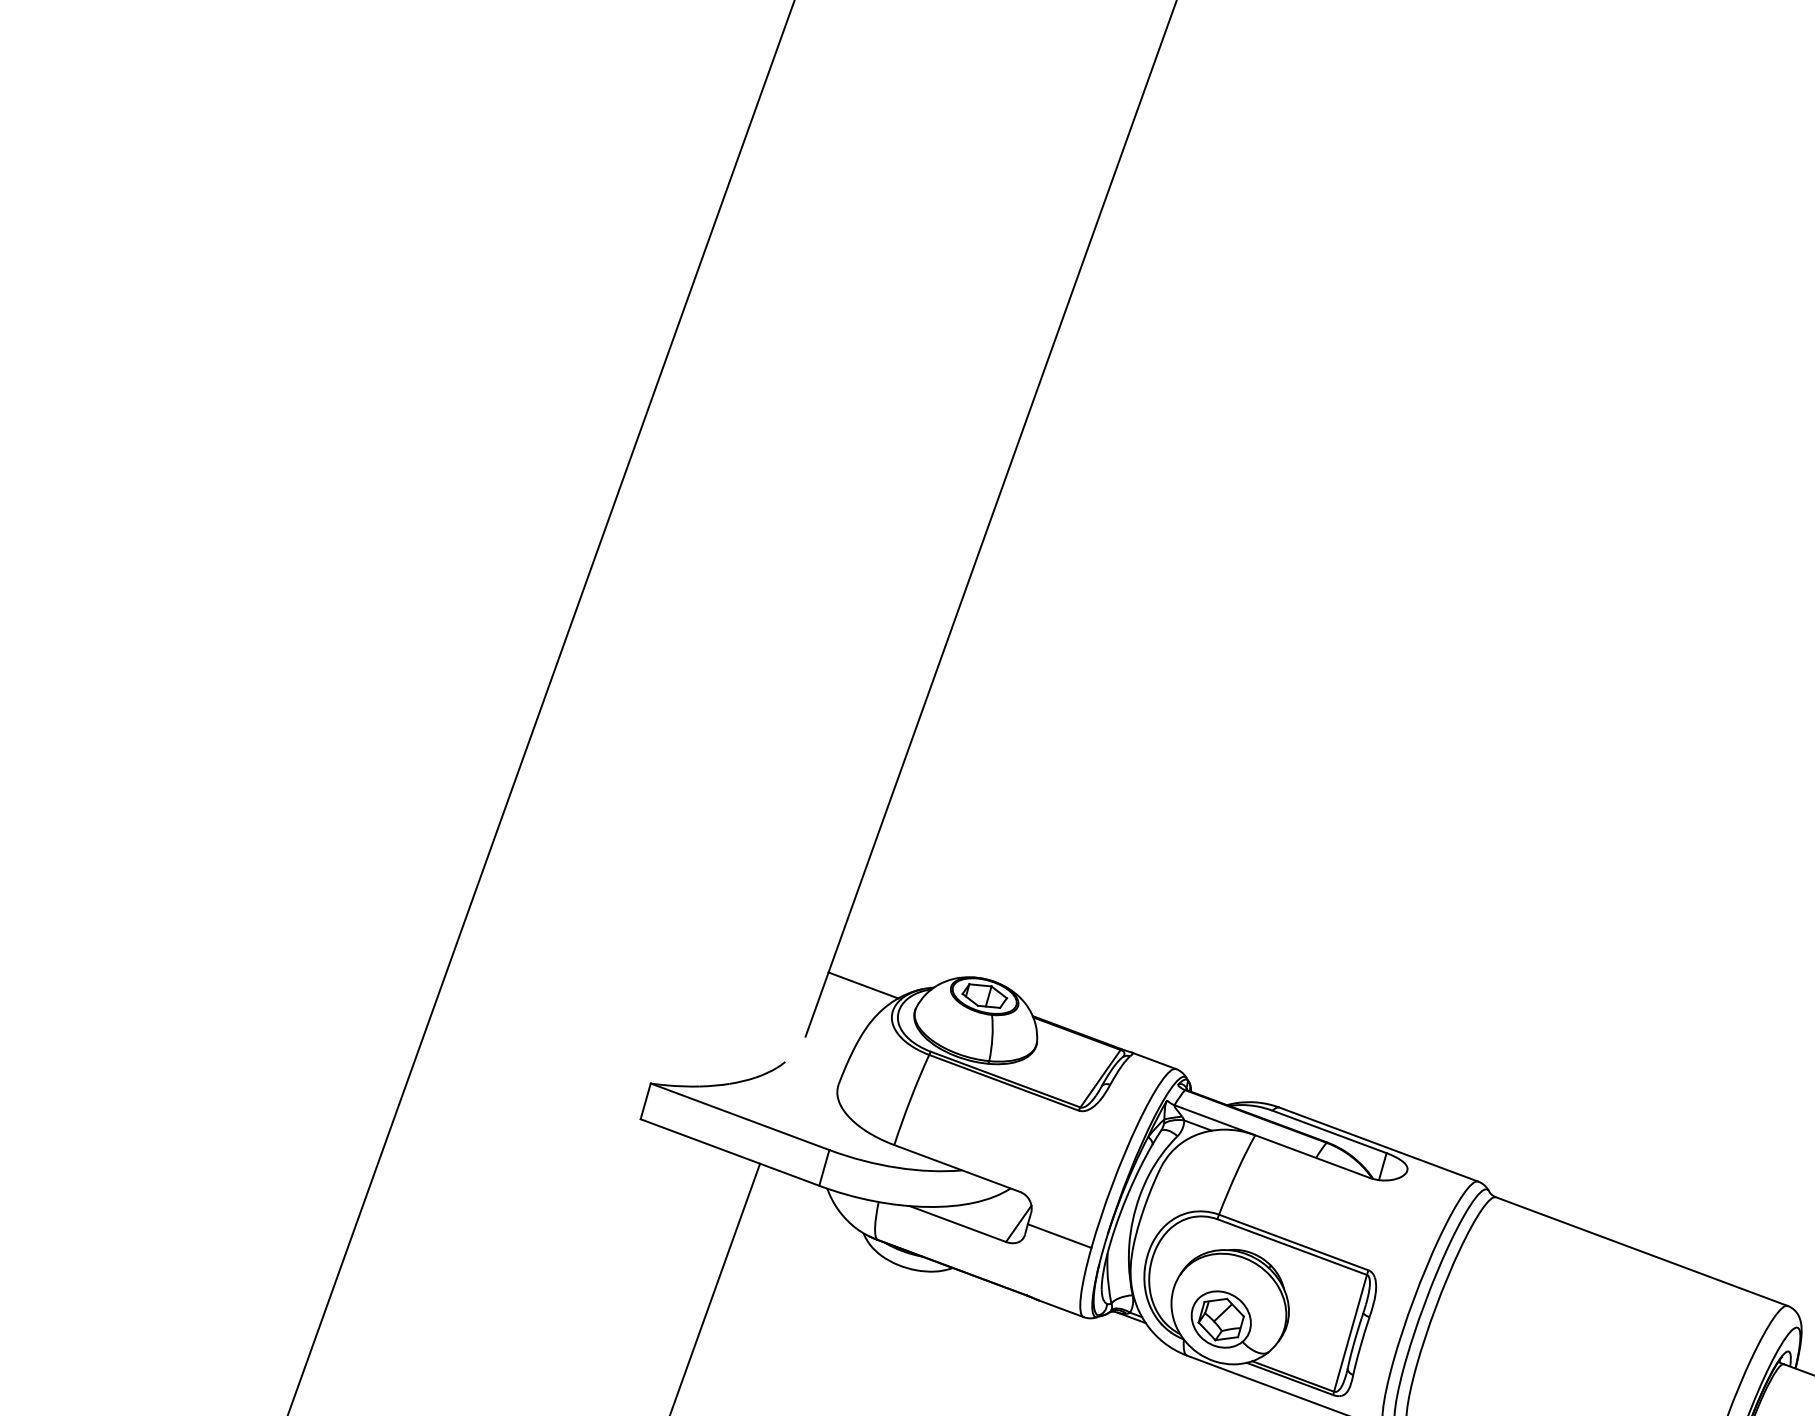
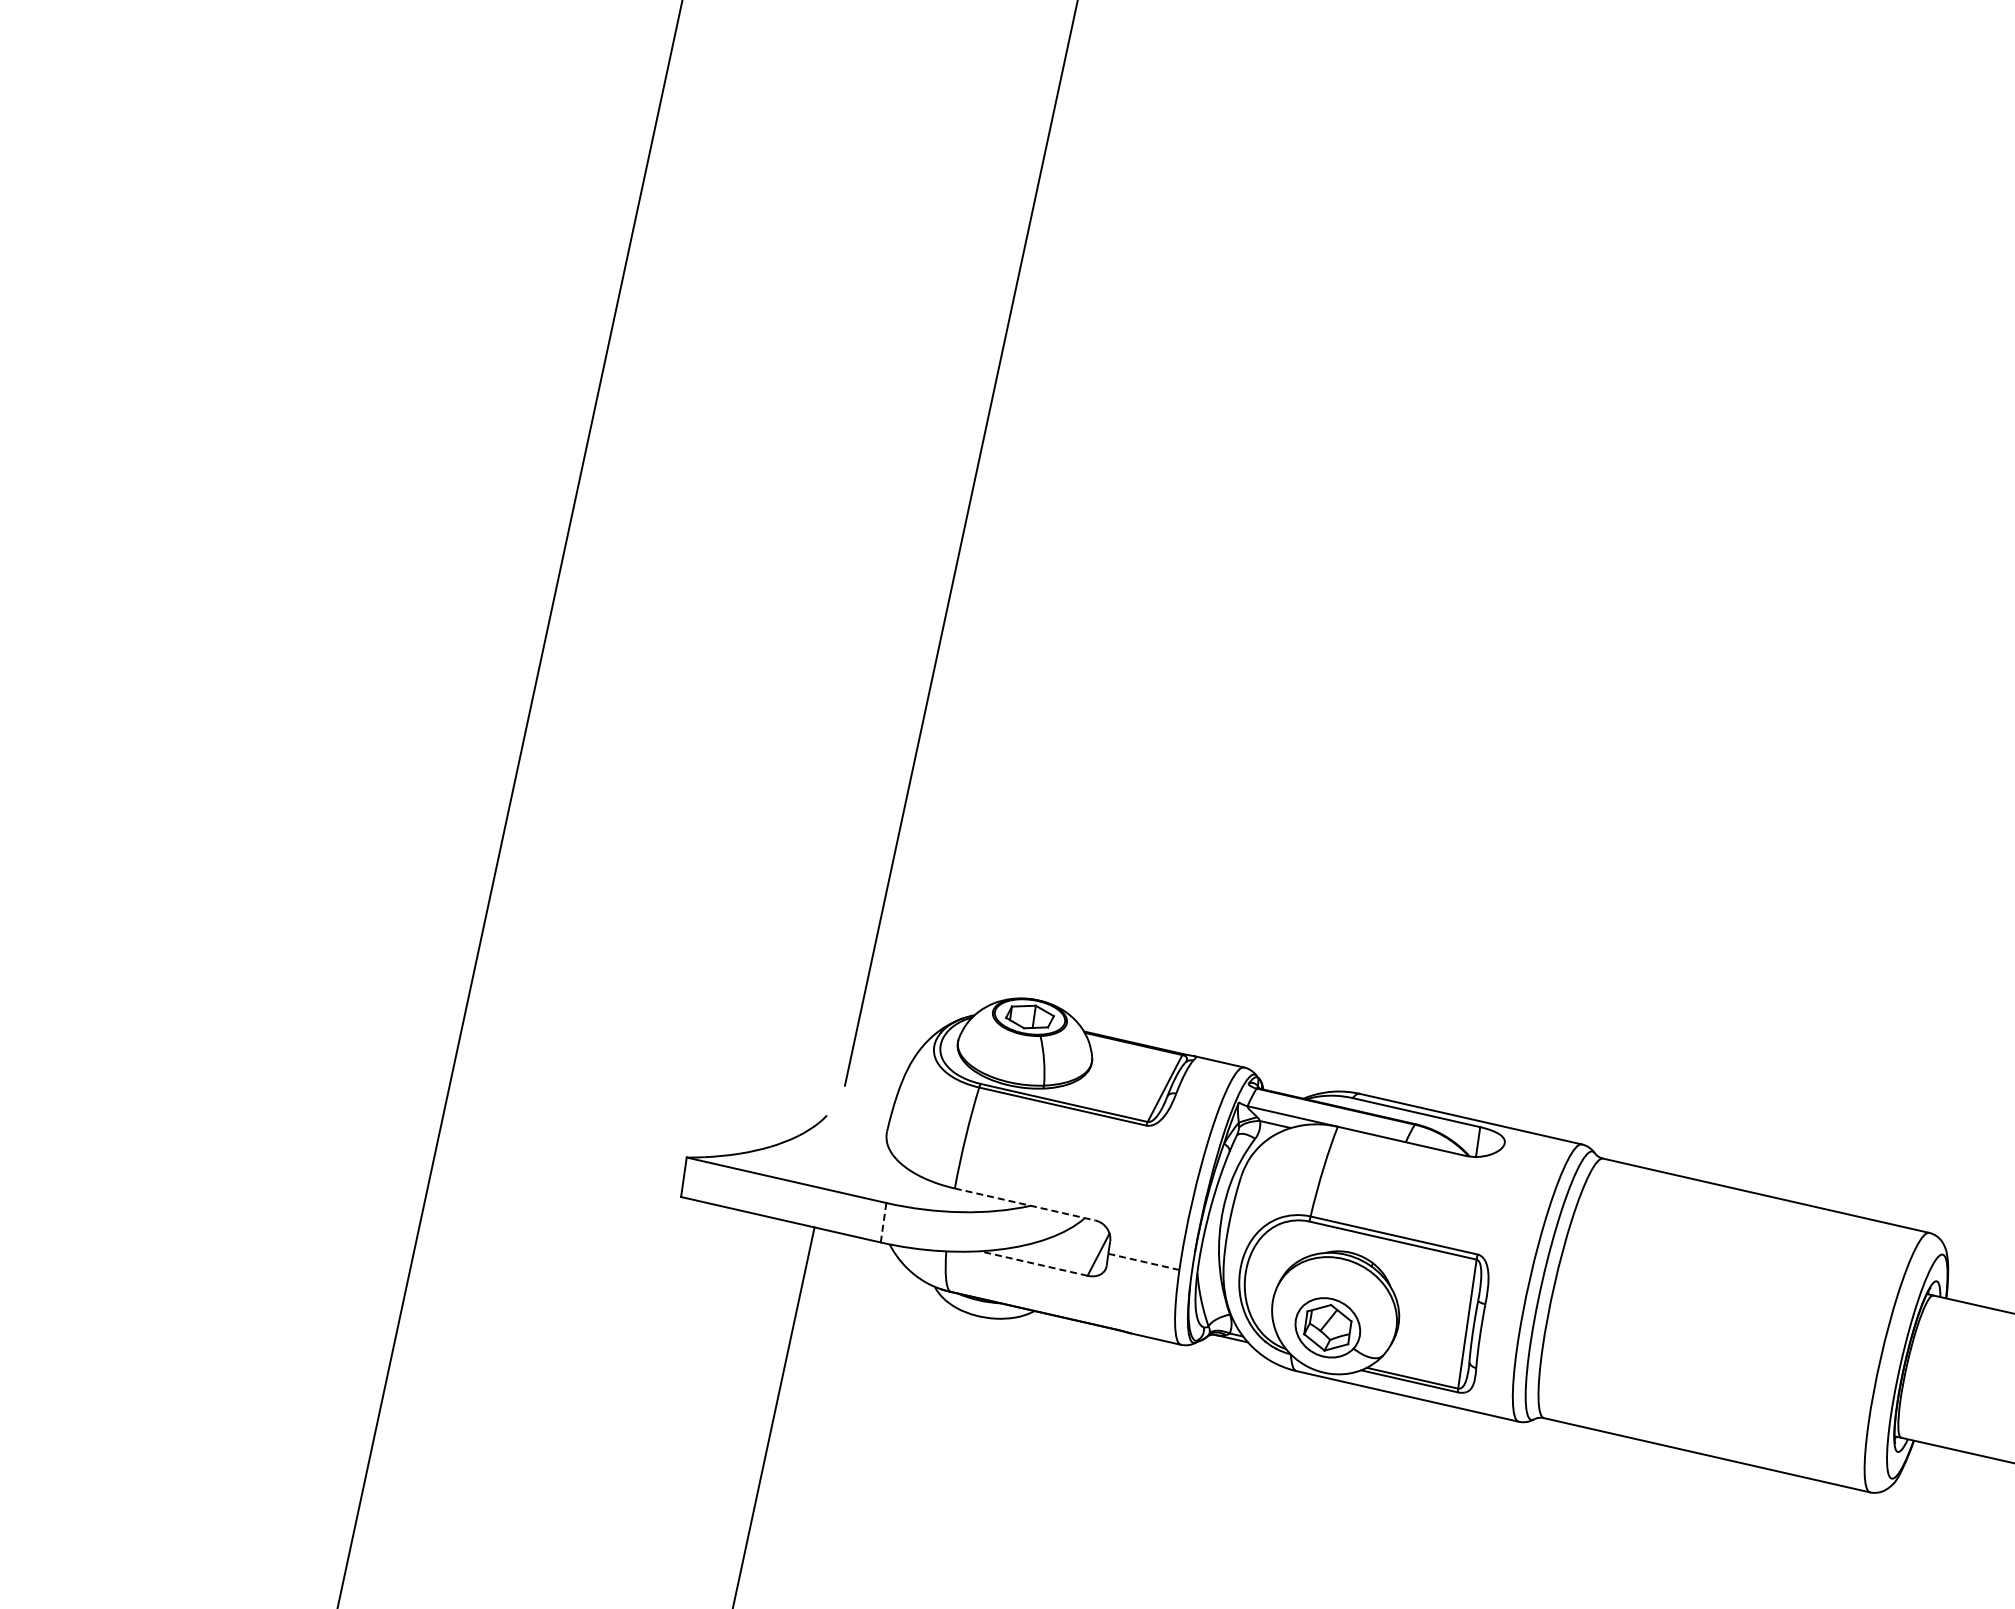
line: (863, 985) -> (899, 1022), removed
line: (824, 1167) -> (883, 1222), solid -> dashed
line: (957, 1168) -> (1025, 1204), solid -> dashed
line: (957, 1223) -> (1033, 1263), solid -> dashed
line: (1060, 1236) -> (1144, 1262), solid -> dashed

